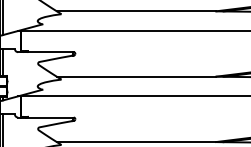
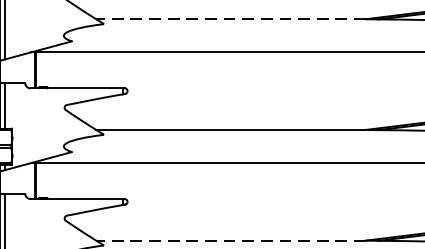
line: (136, 11) -> (231, 19), solid -> dashed
line: (136, 142) -> (231, 241), solid -> dashed

